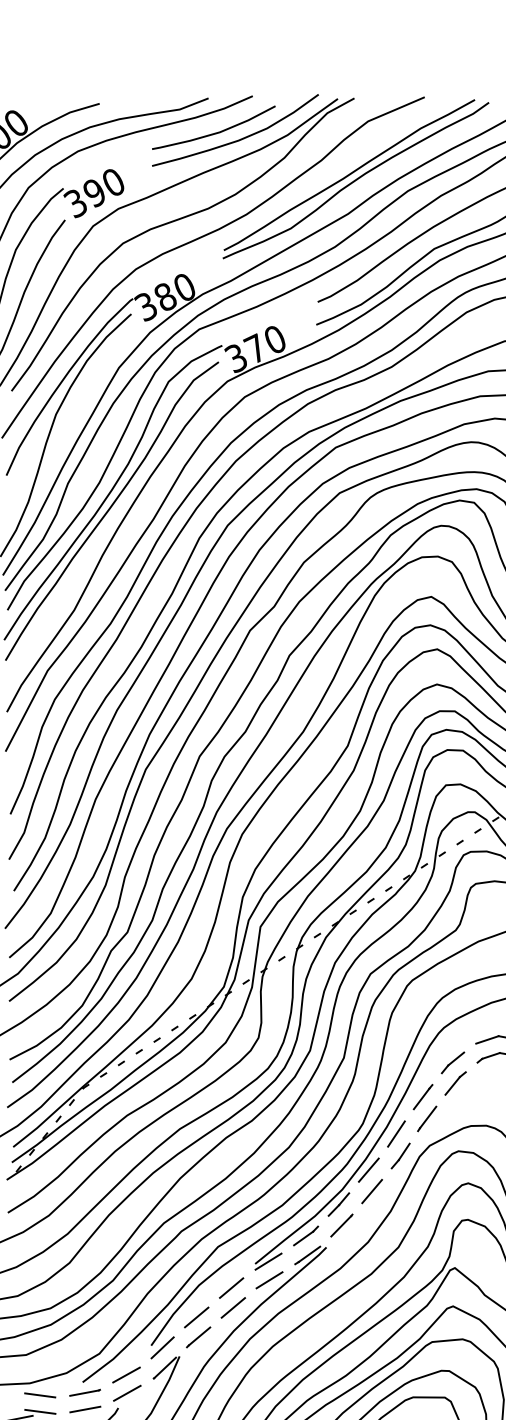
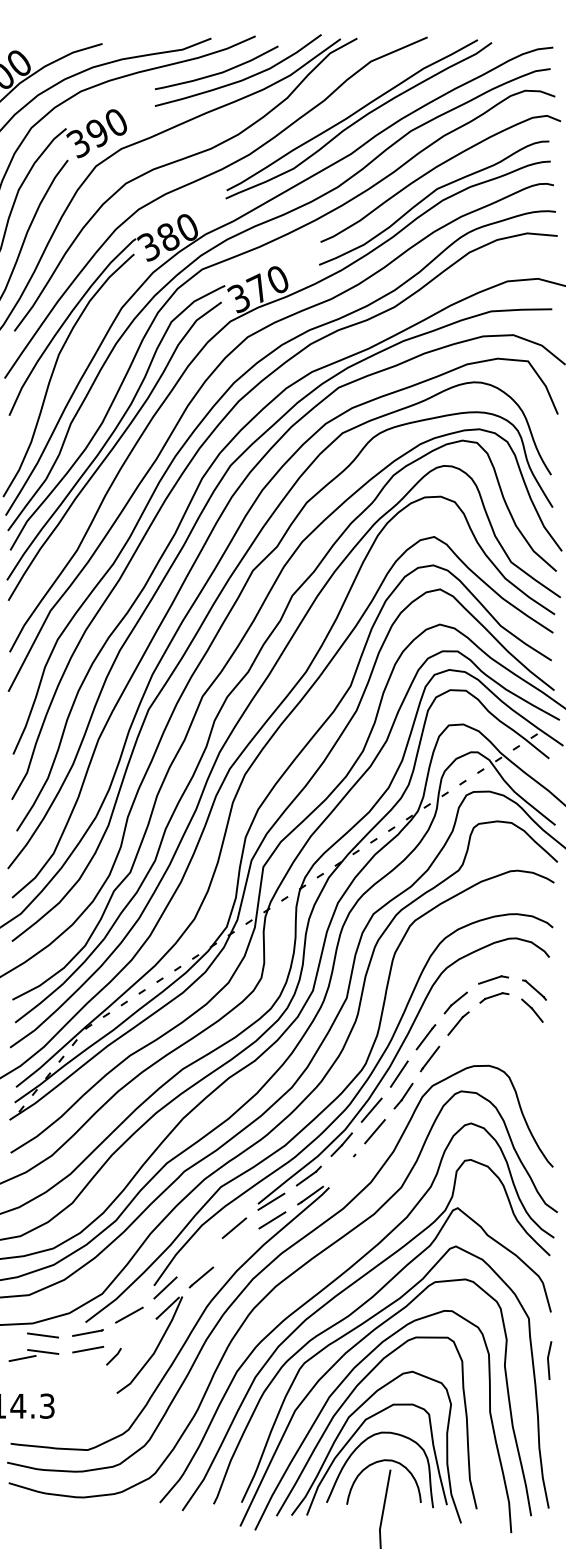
line: (341, 1226) -> (344, 1166), removed
line: (232, 1307) -> (235, 1247), removed
line: (196, 1317) -> (199, 1257), removed
line: (126, 1392) -> (129, 1332), removed

